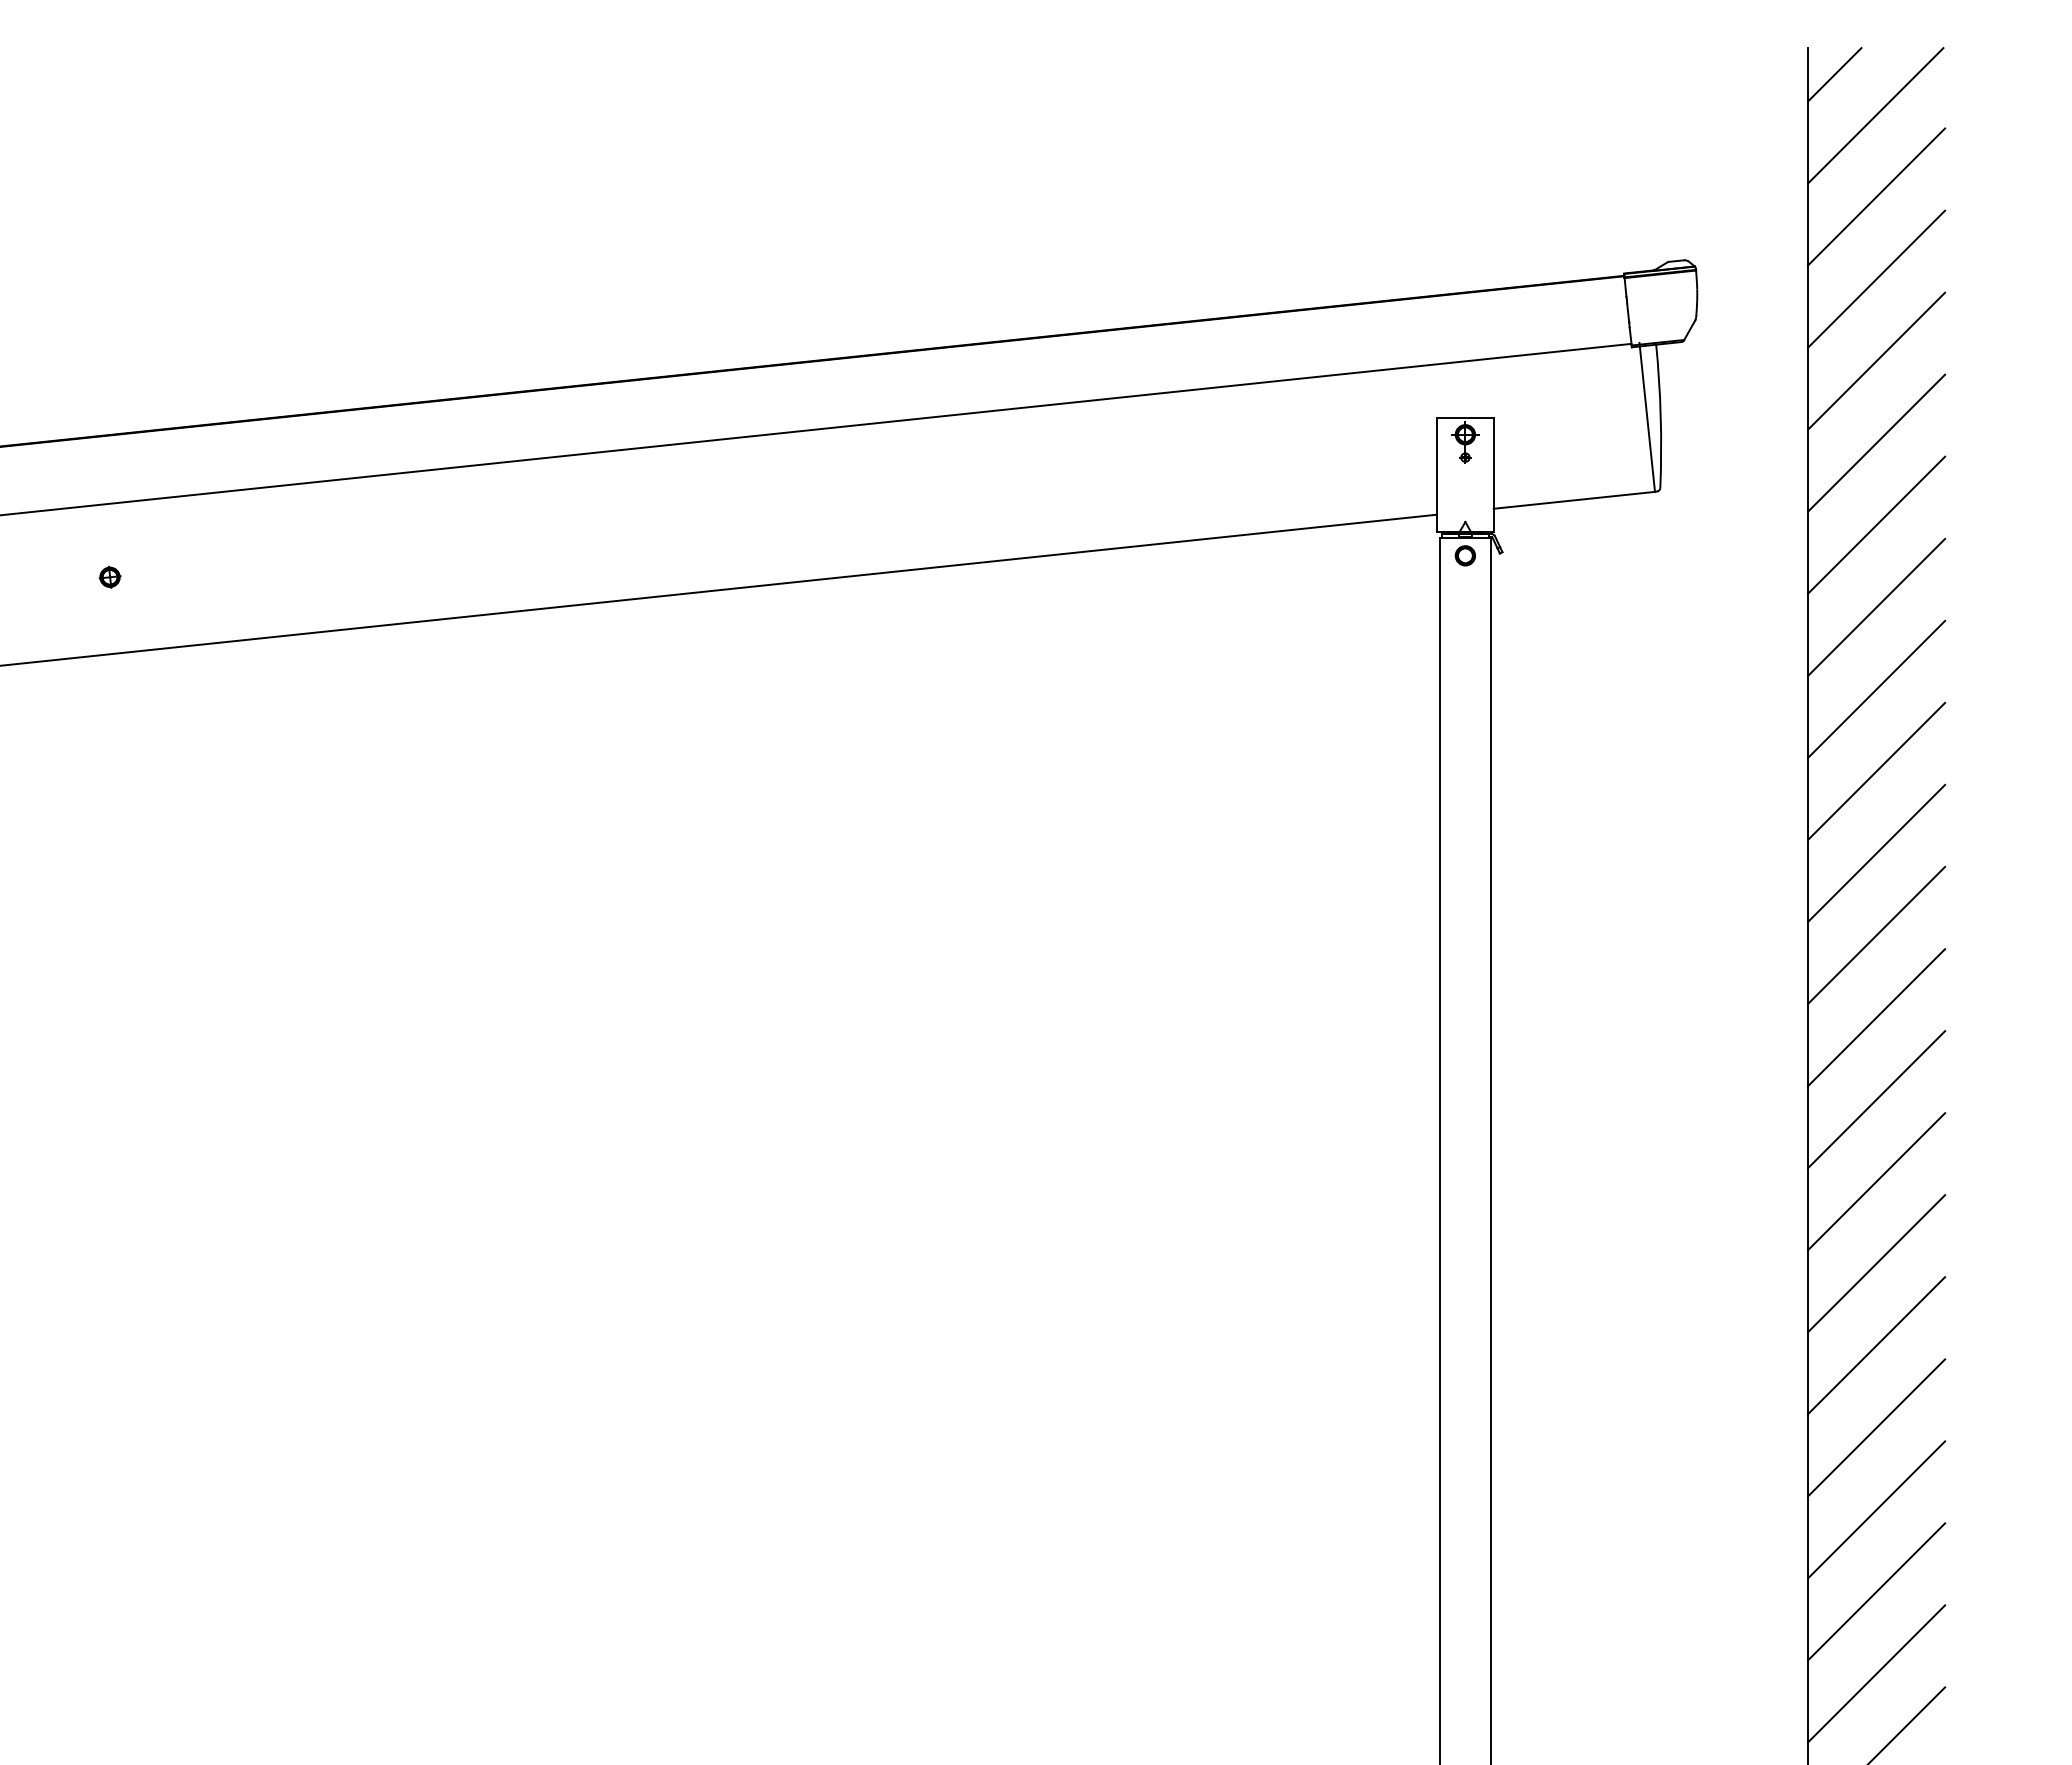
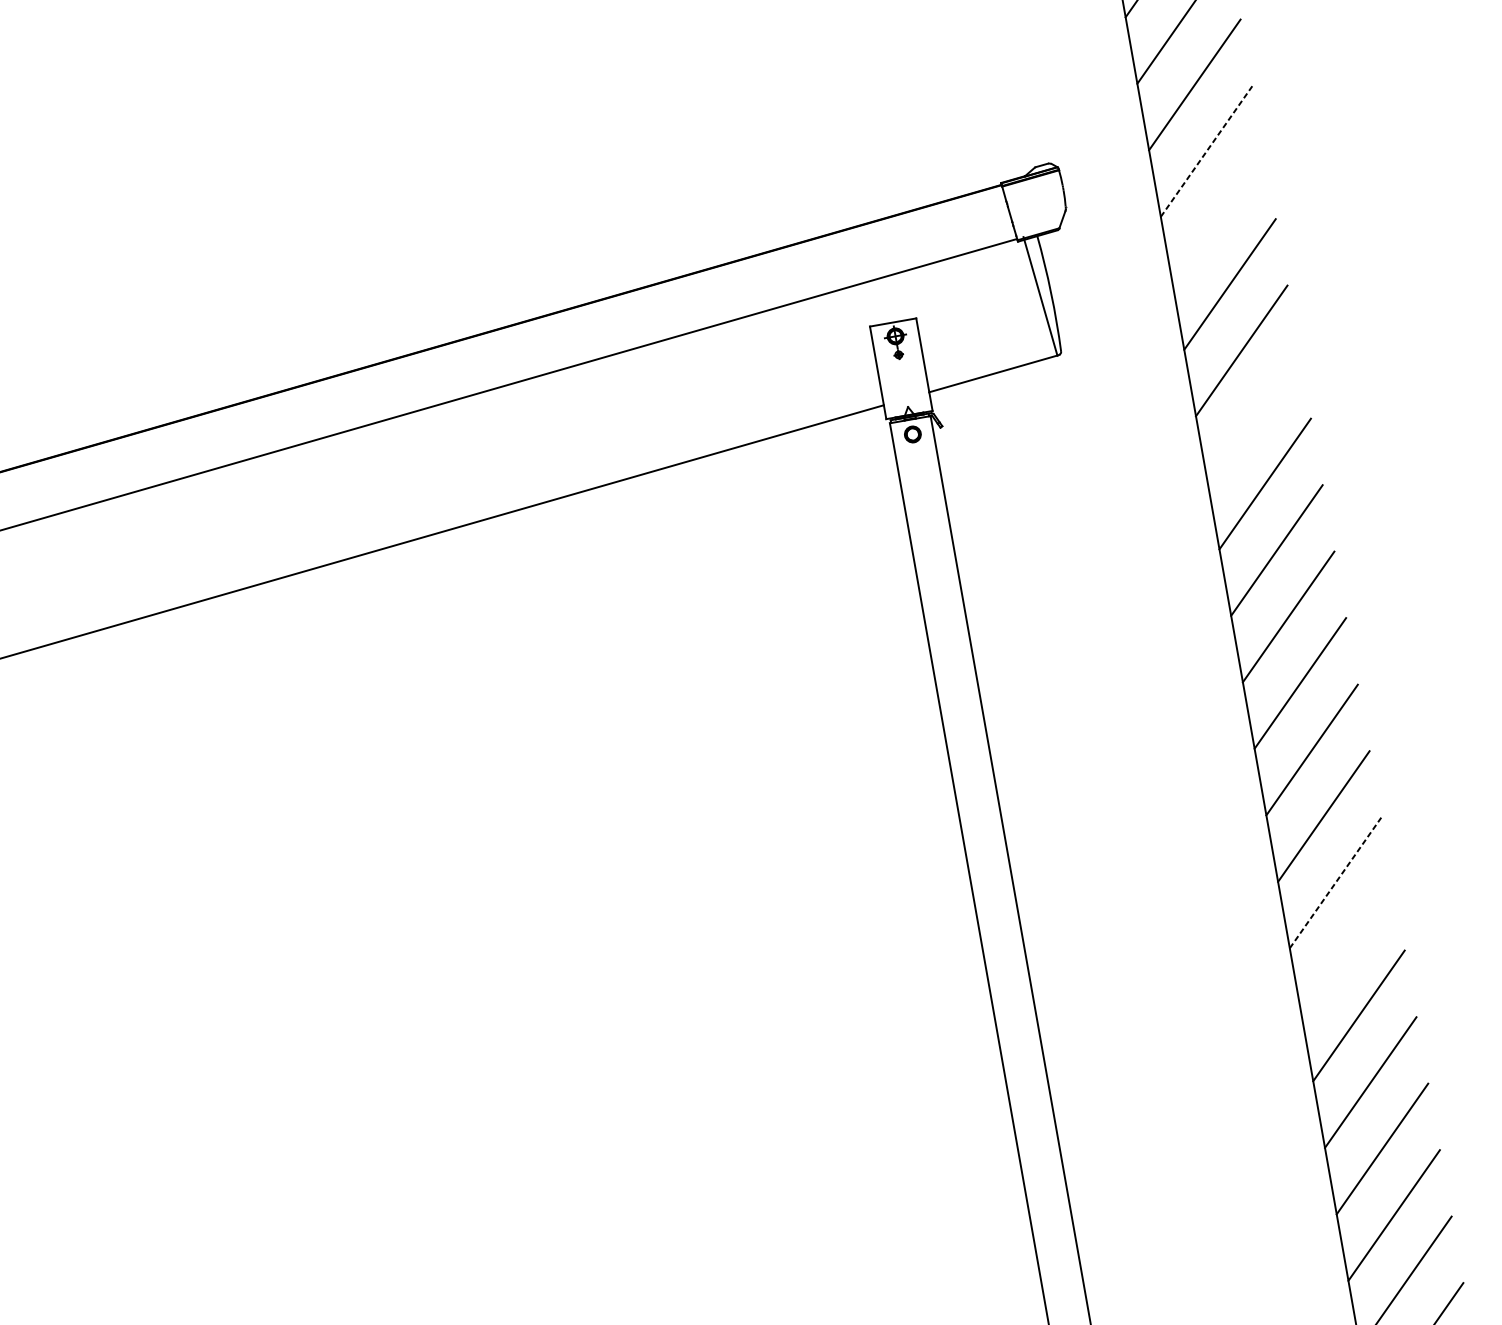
line: (1876, 279) -> (1206, 151), solid -> dashed
line: (1876, 360) -> (1218, 217), removed
line: (1876, 606) -> (1253, 416), removed
line: (1876, 1181) -> (1335, 882), solid -> dashed
line: (1876, 1263) -> (1347, 949), removed

